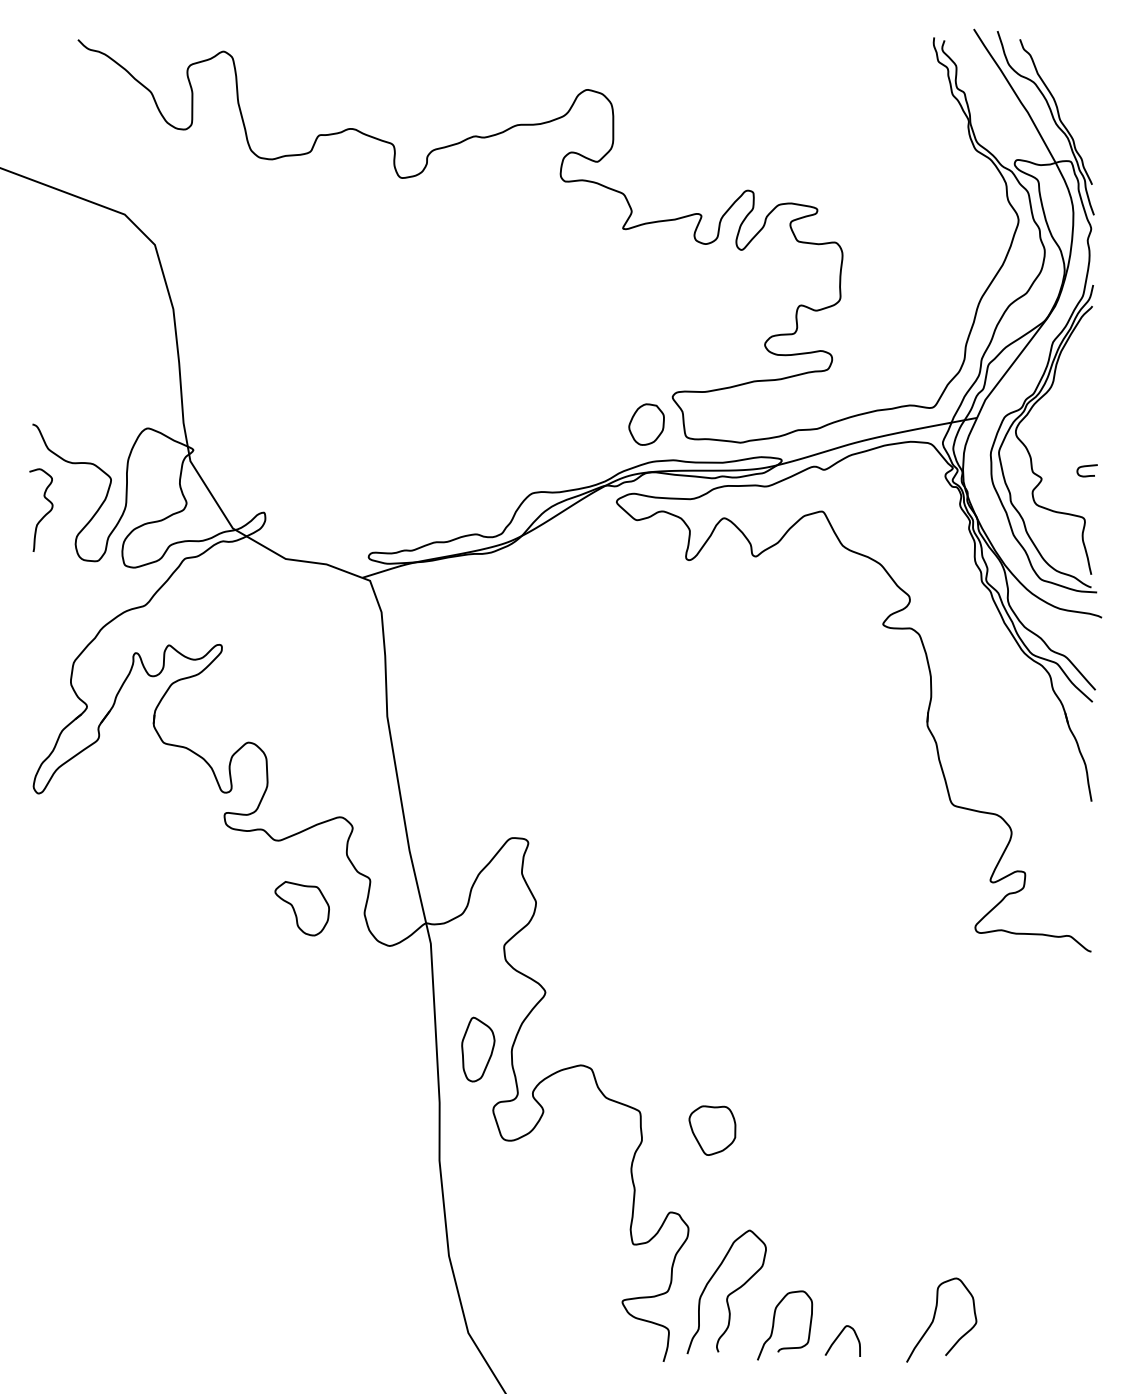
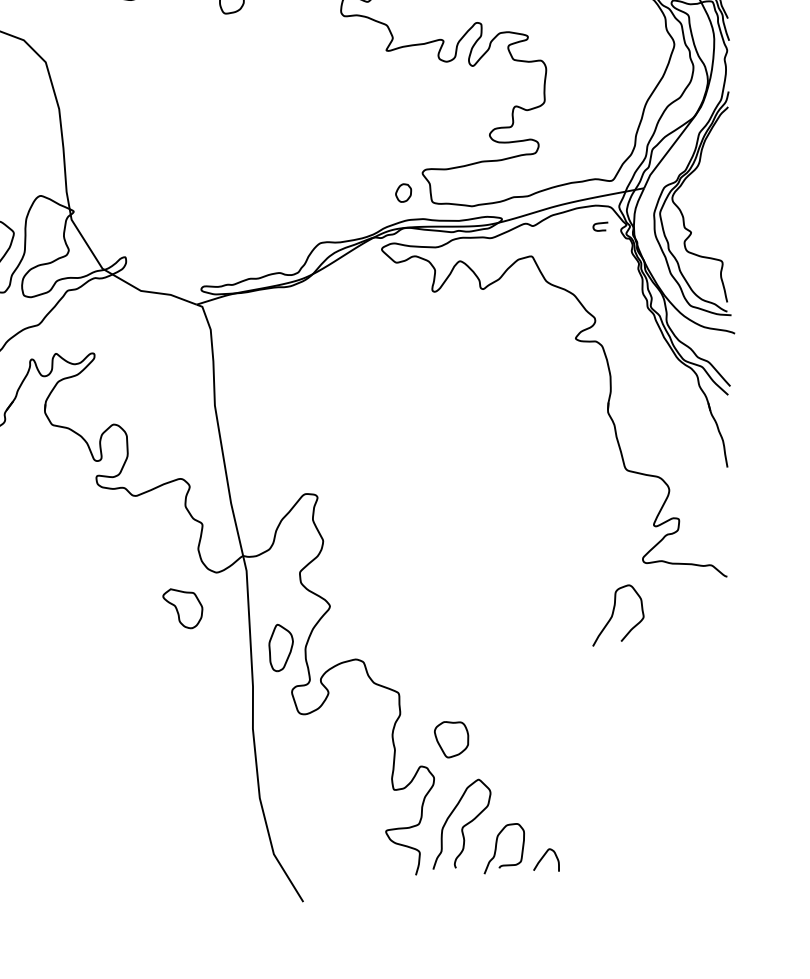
part: (646, 424) -> (403, 193), size x0.6
curve: (1085, 467) -> (599, 224), moved
part: (301, 908) -> (182, 608), moved
part: (712, 1130) -> (451, 739), moved
curve: (935, 1316) -> (613, 612), moved

